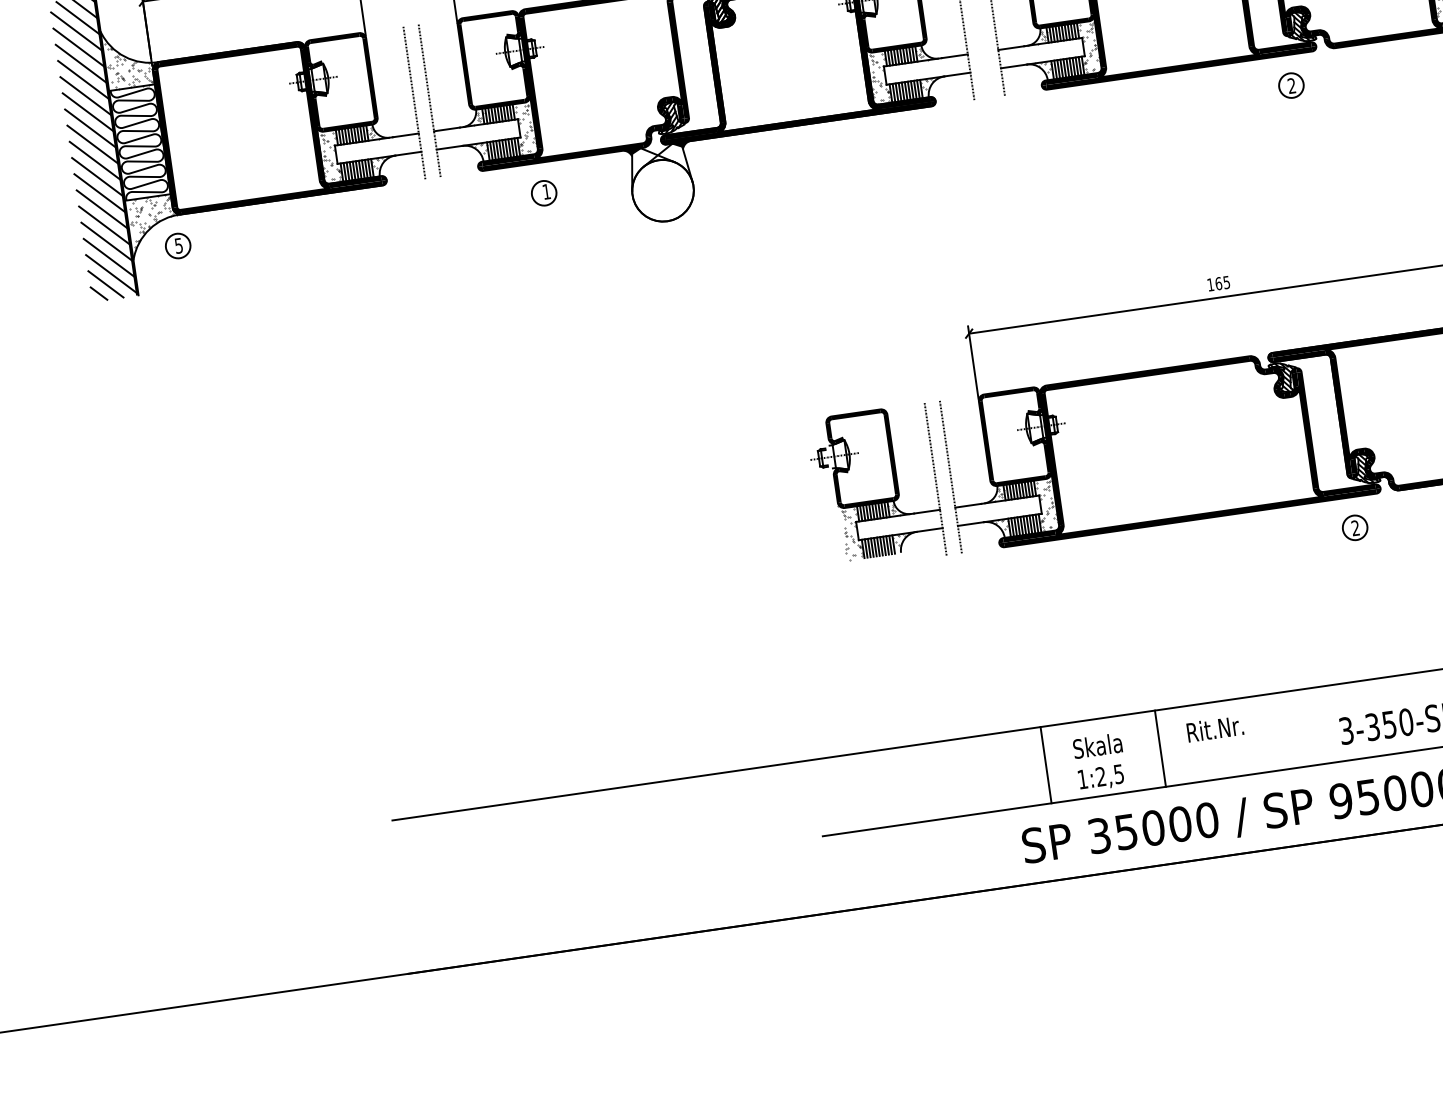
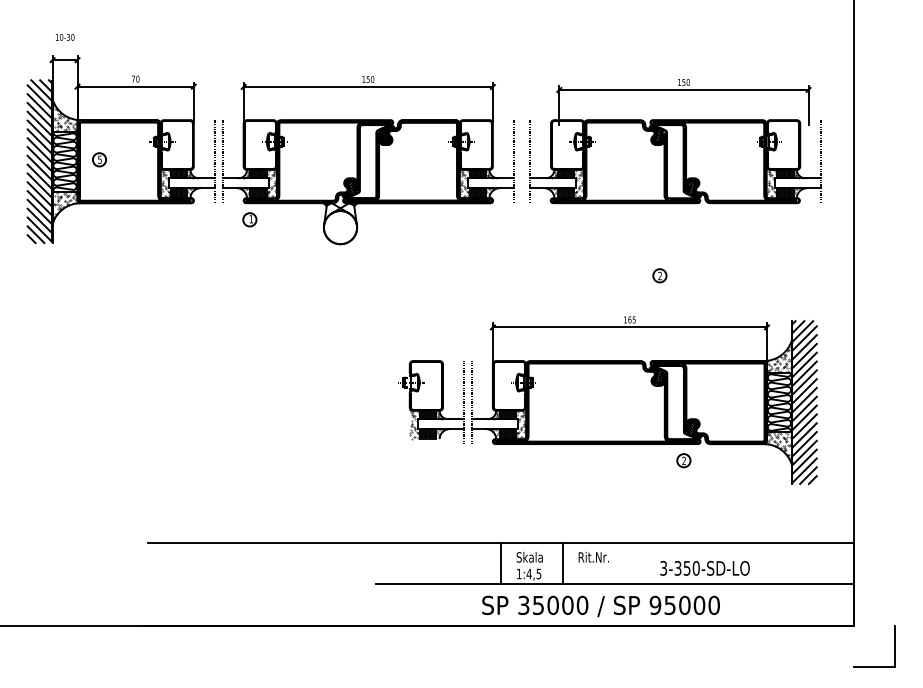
part: (1290, 85) -> (659, 275), moved
part: (543, 192) -> (249, 219), moved
part: (178, 245) -> (99, 159), moved
text: (1099, 776) -> (528, 573), 1:2,5 -> 1:4,5

